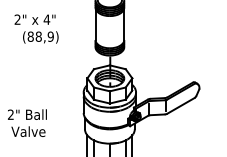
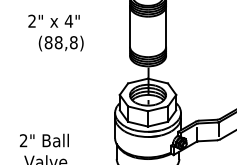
text: (50, 36) -> (73, 42), (88,9) -> (88,8)

